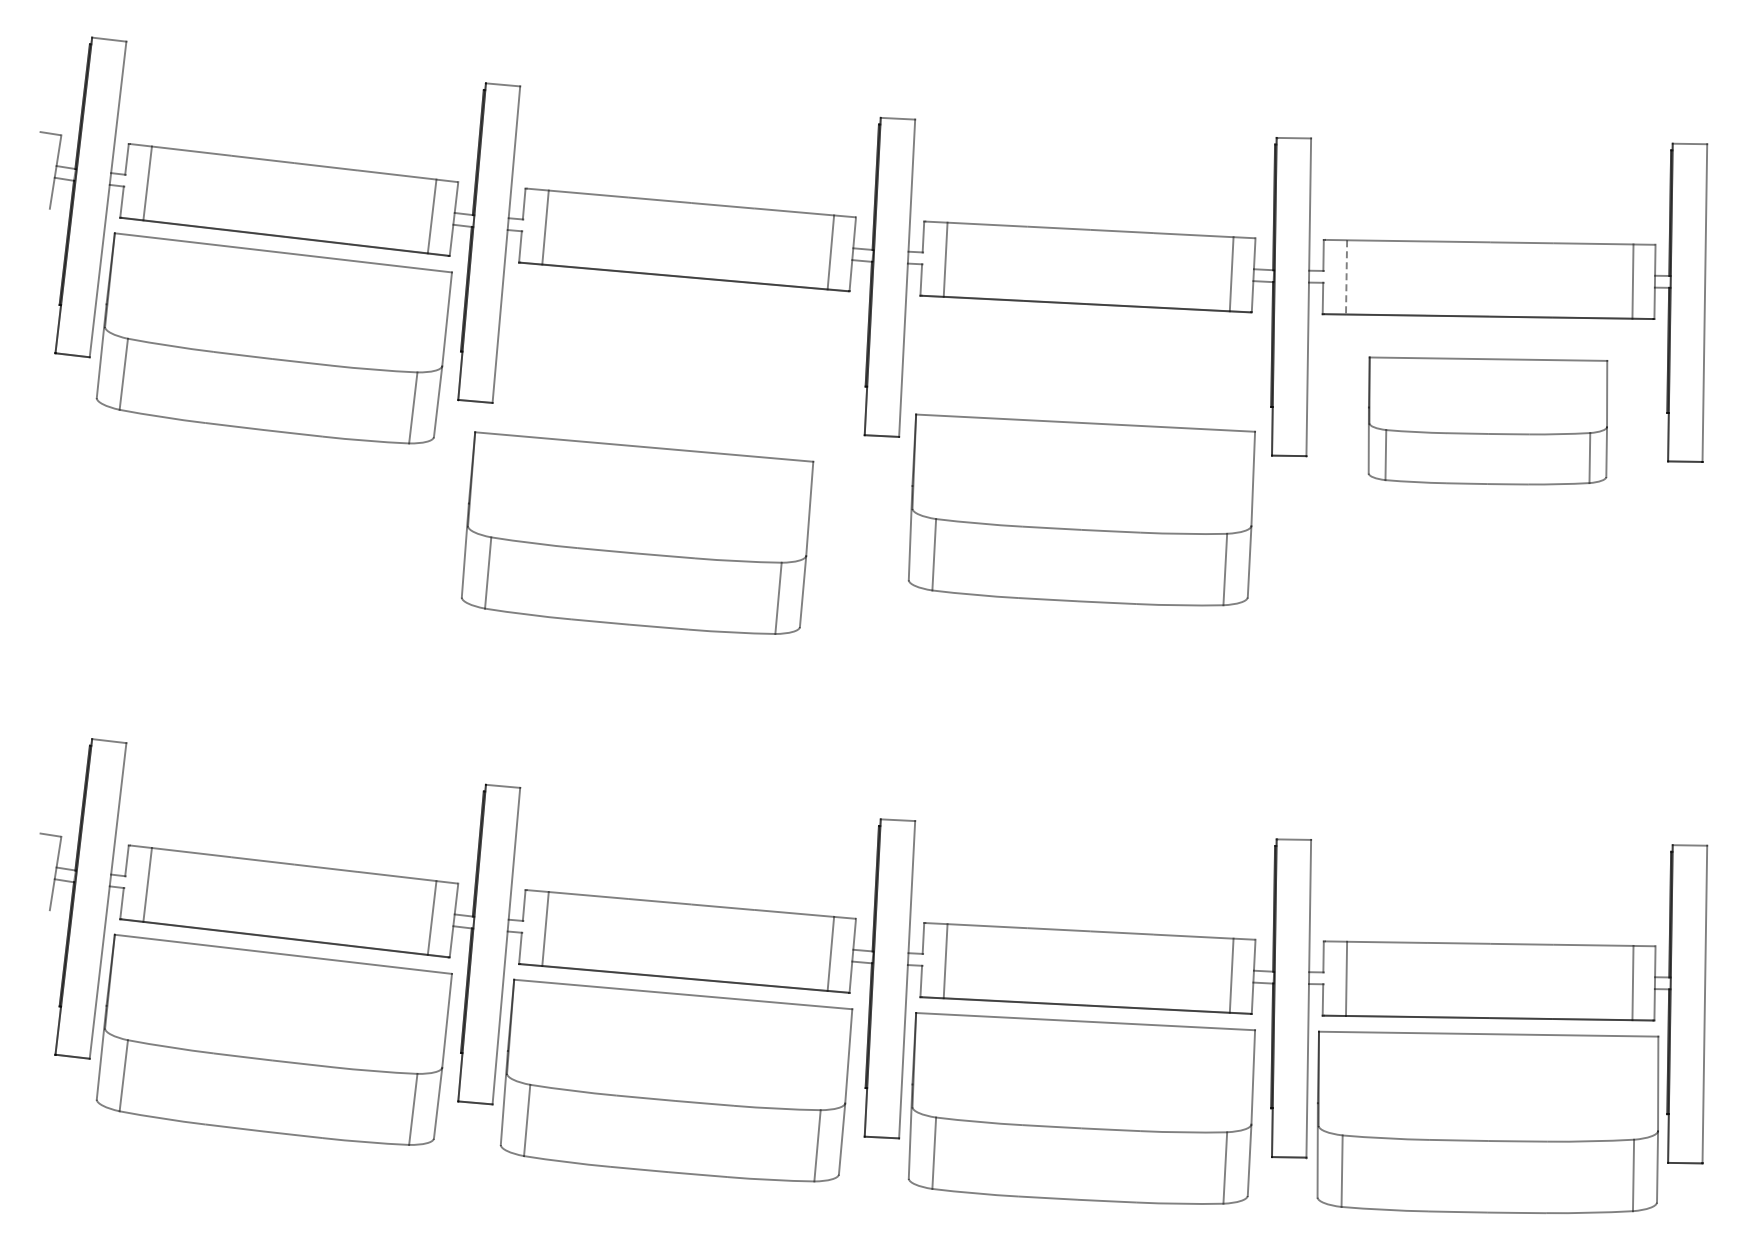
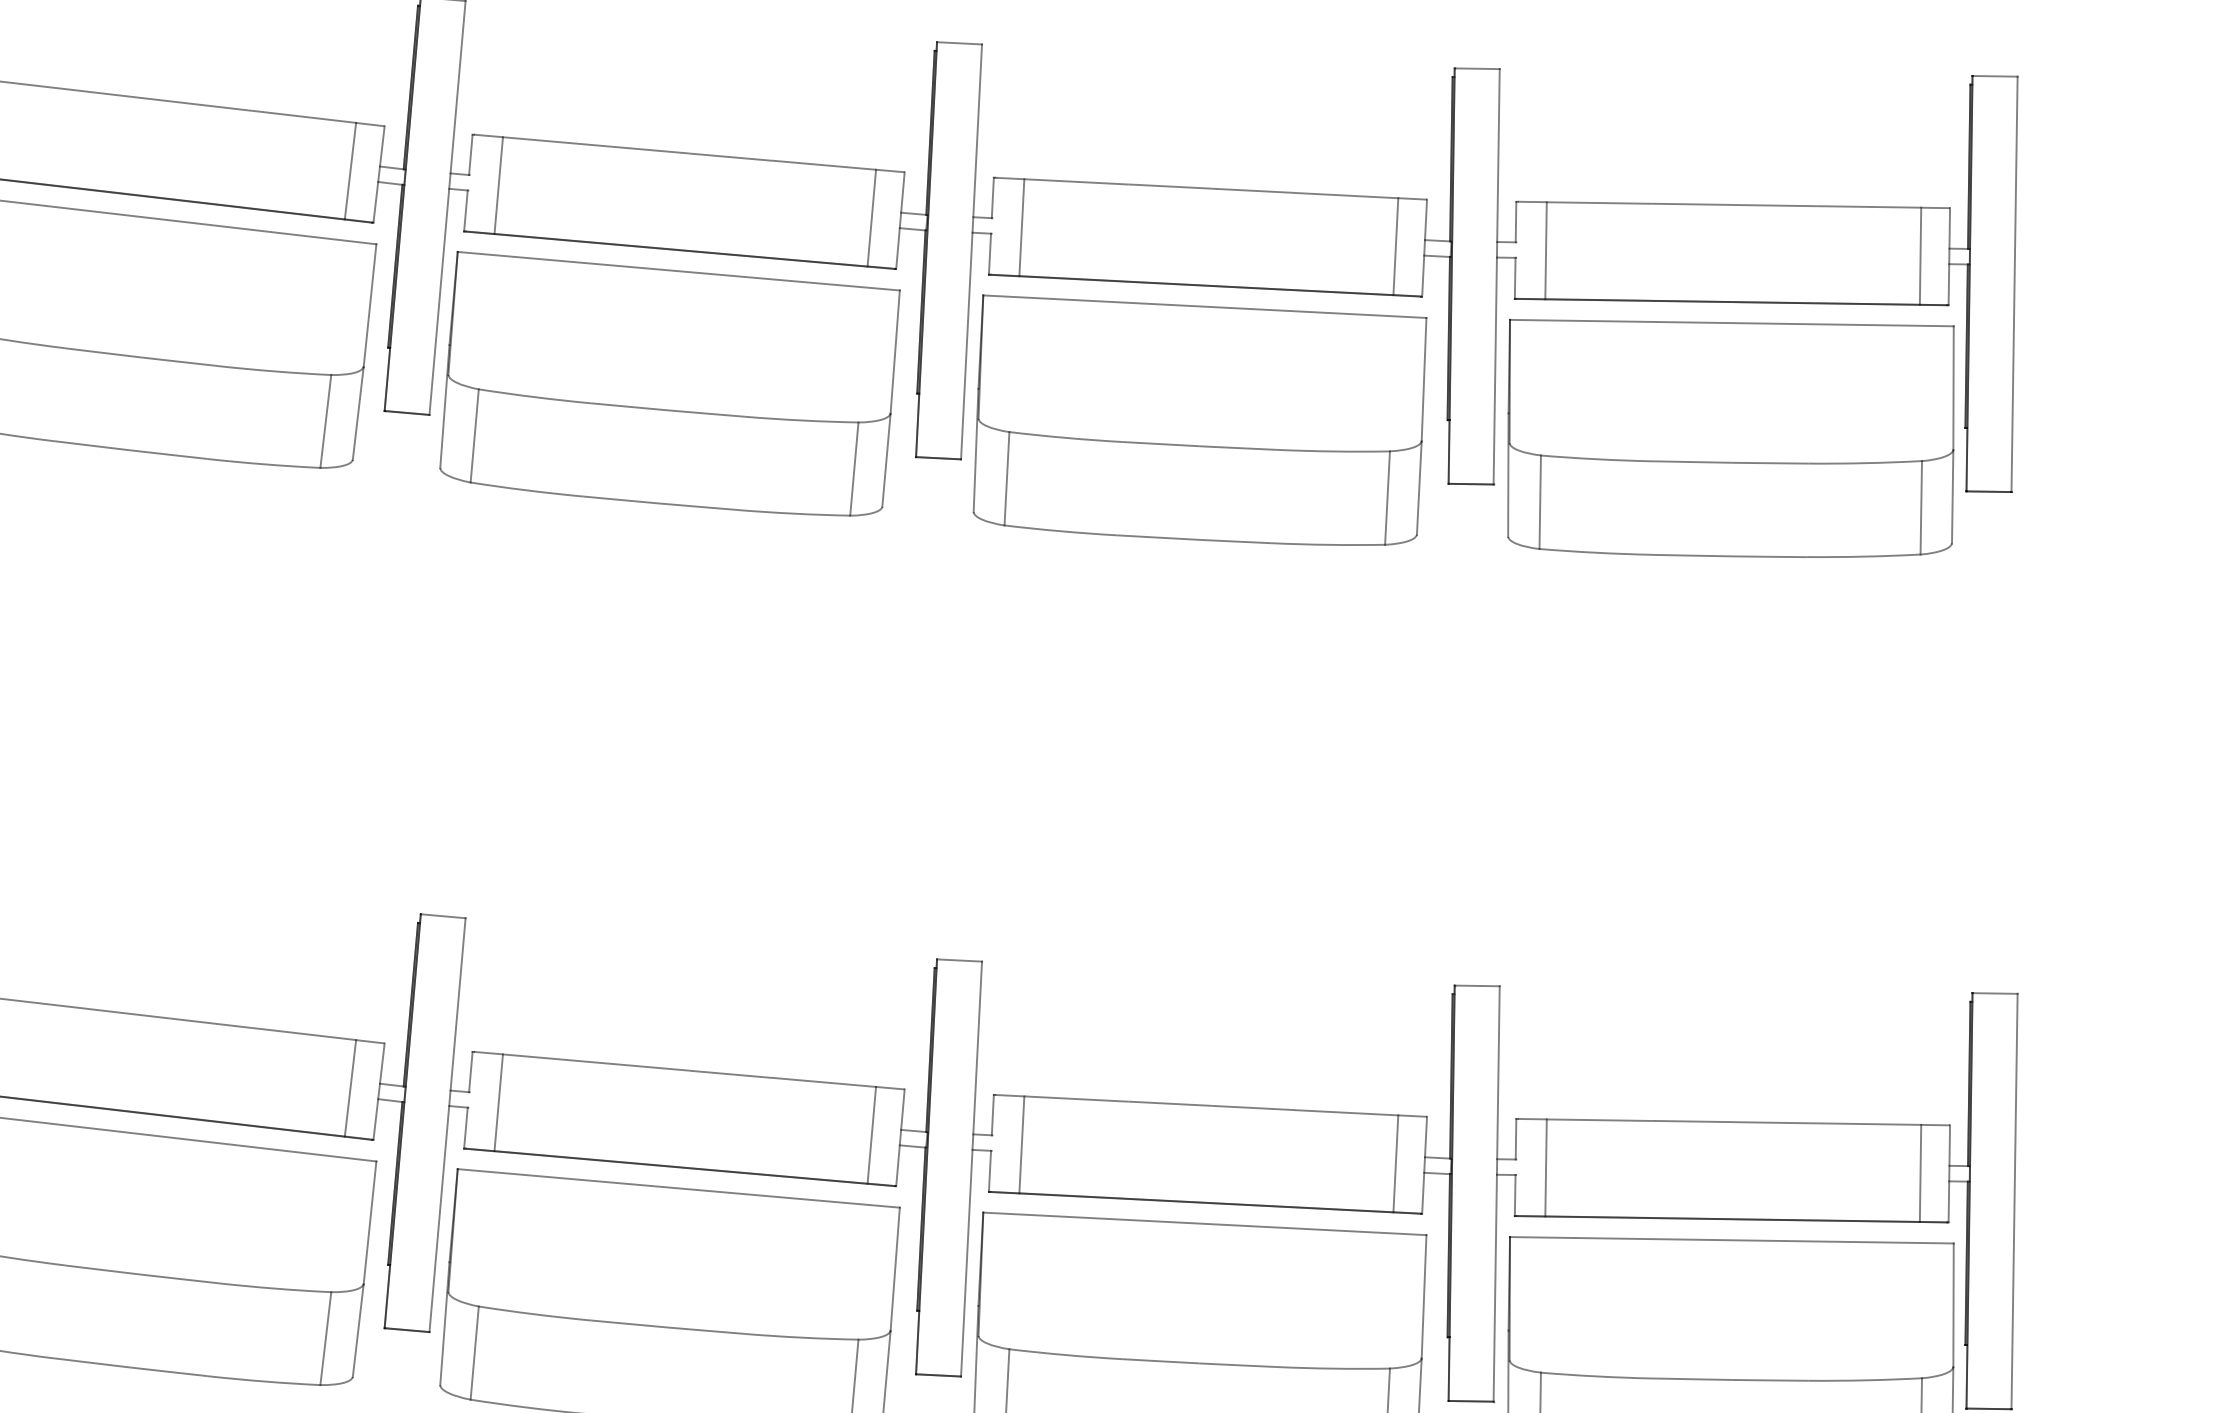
line: (1346, 277) -> (1545, 250), dashed -> solid
part: (1487, 420) -> (1730, 437), size x1.43
part: (1081, 509) -> (1199, 419), moved
part: (637, 532) -> (669, 382), moved

